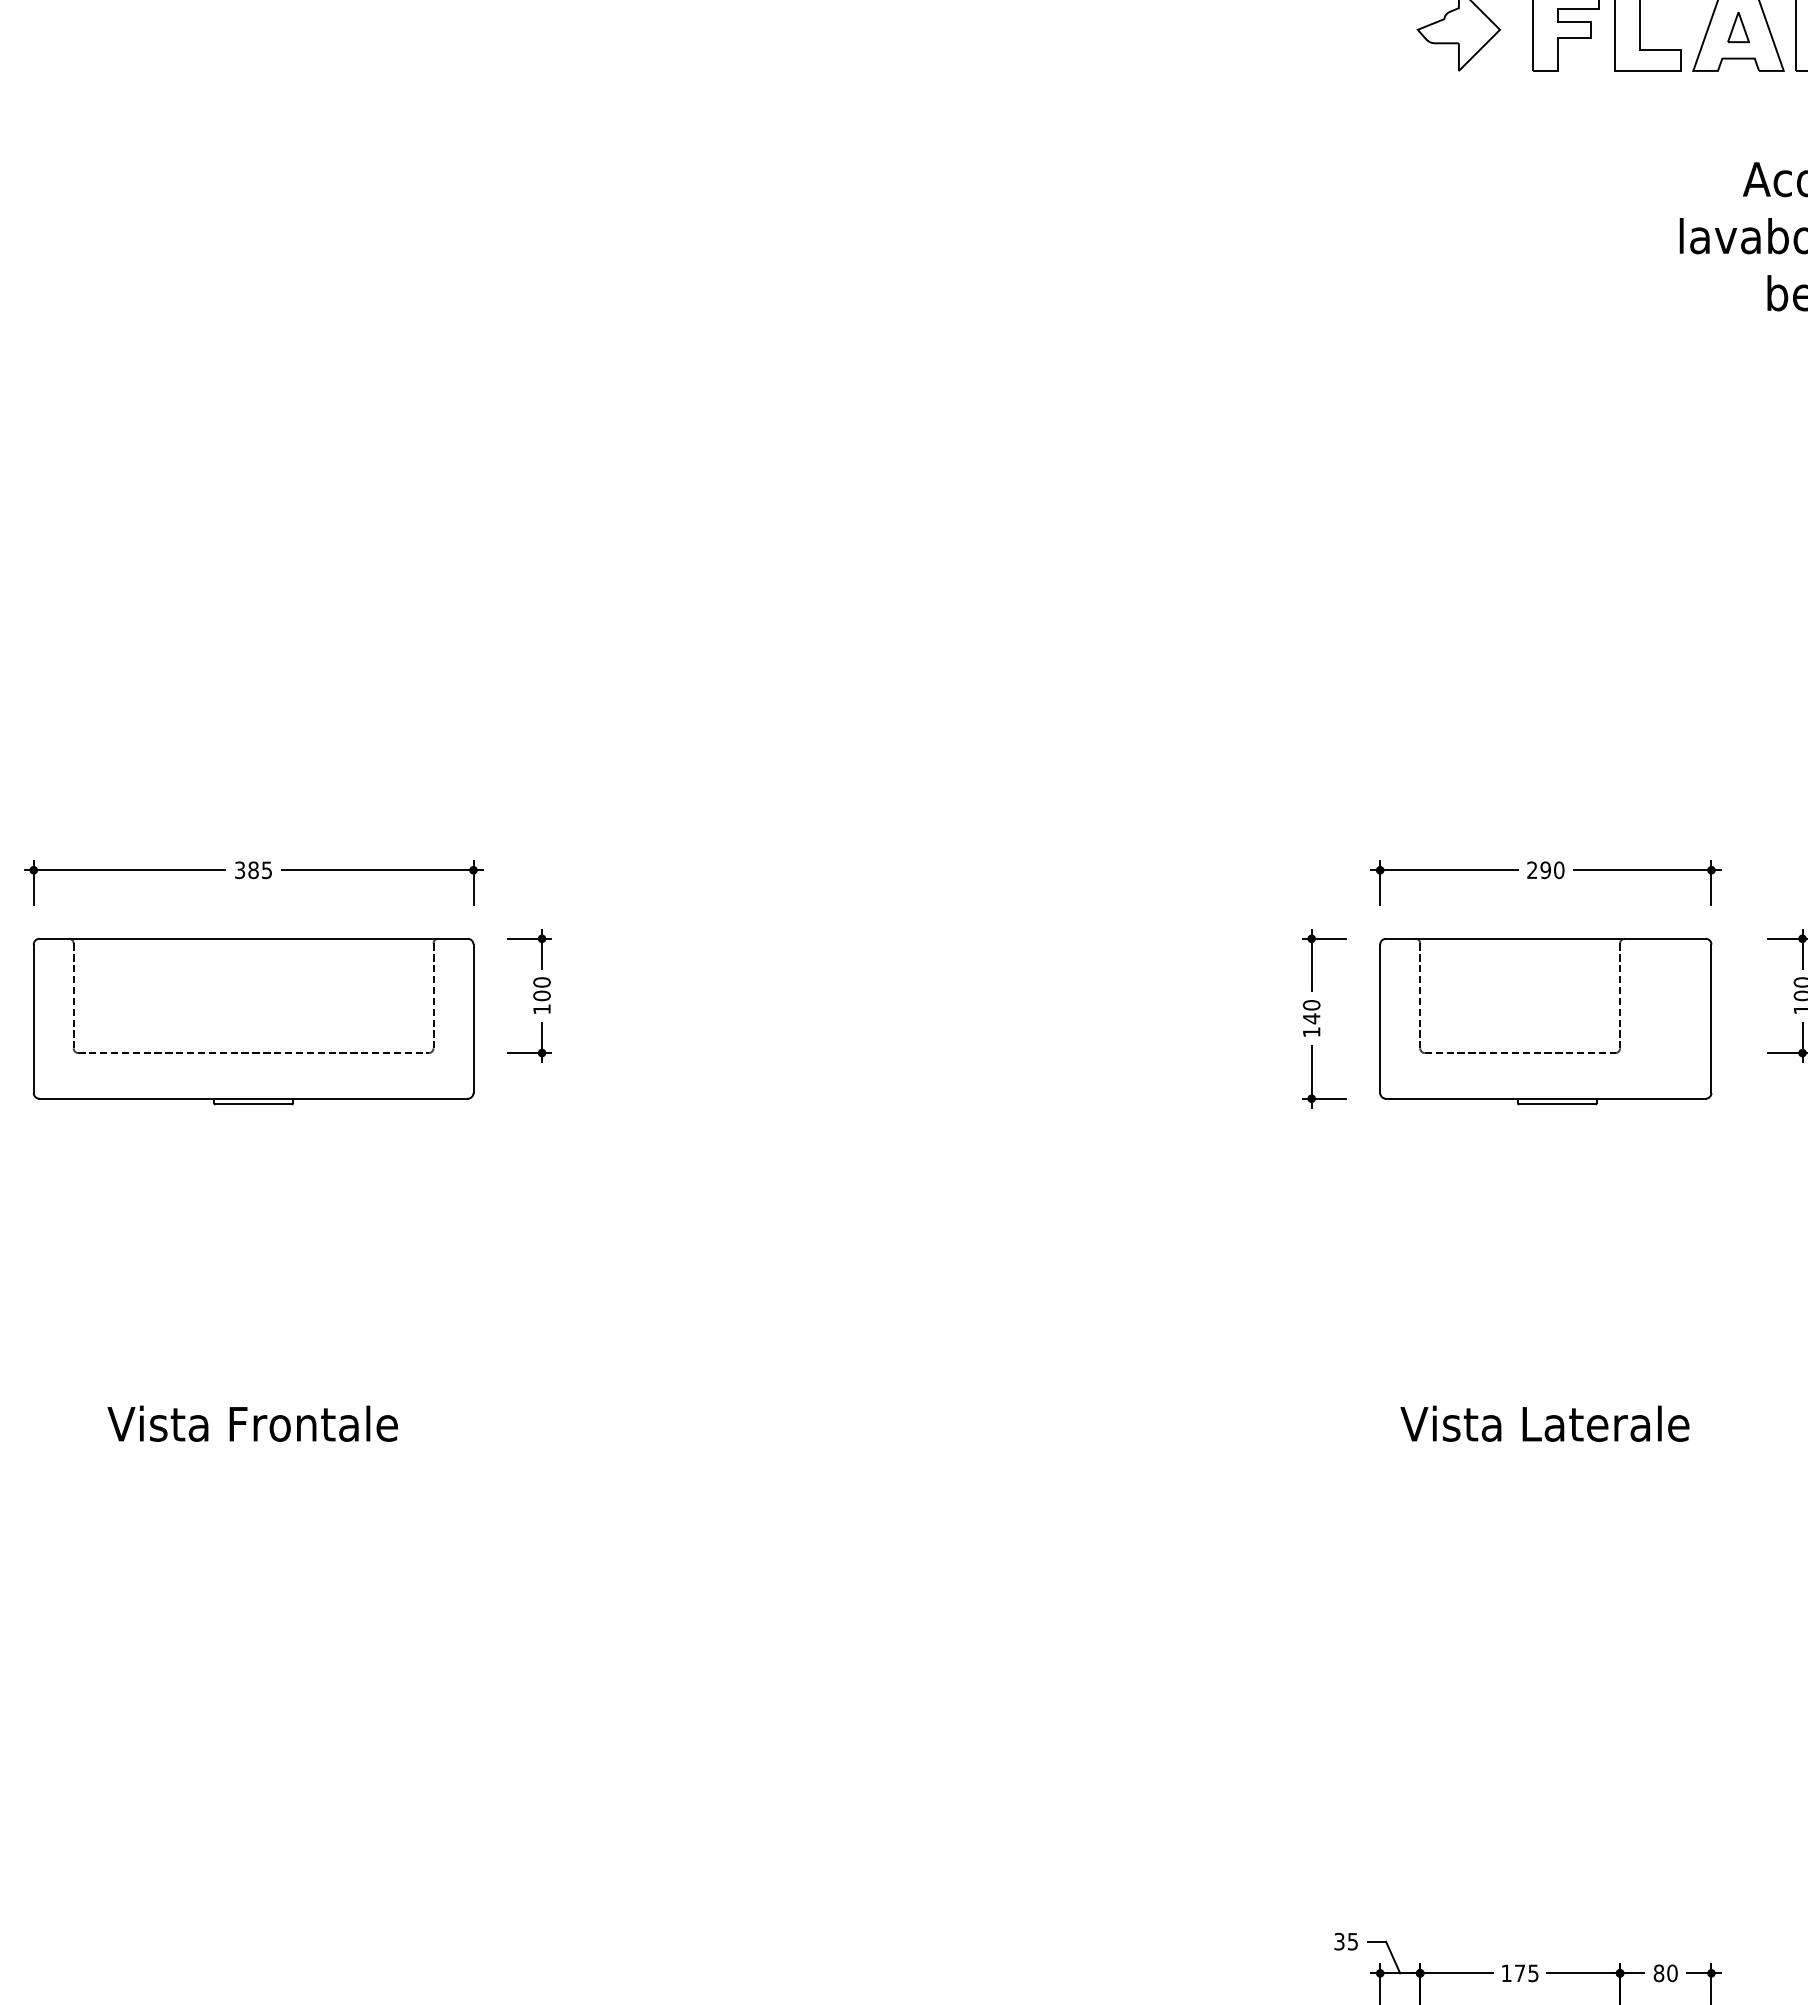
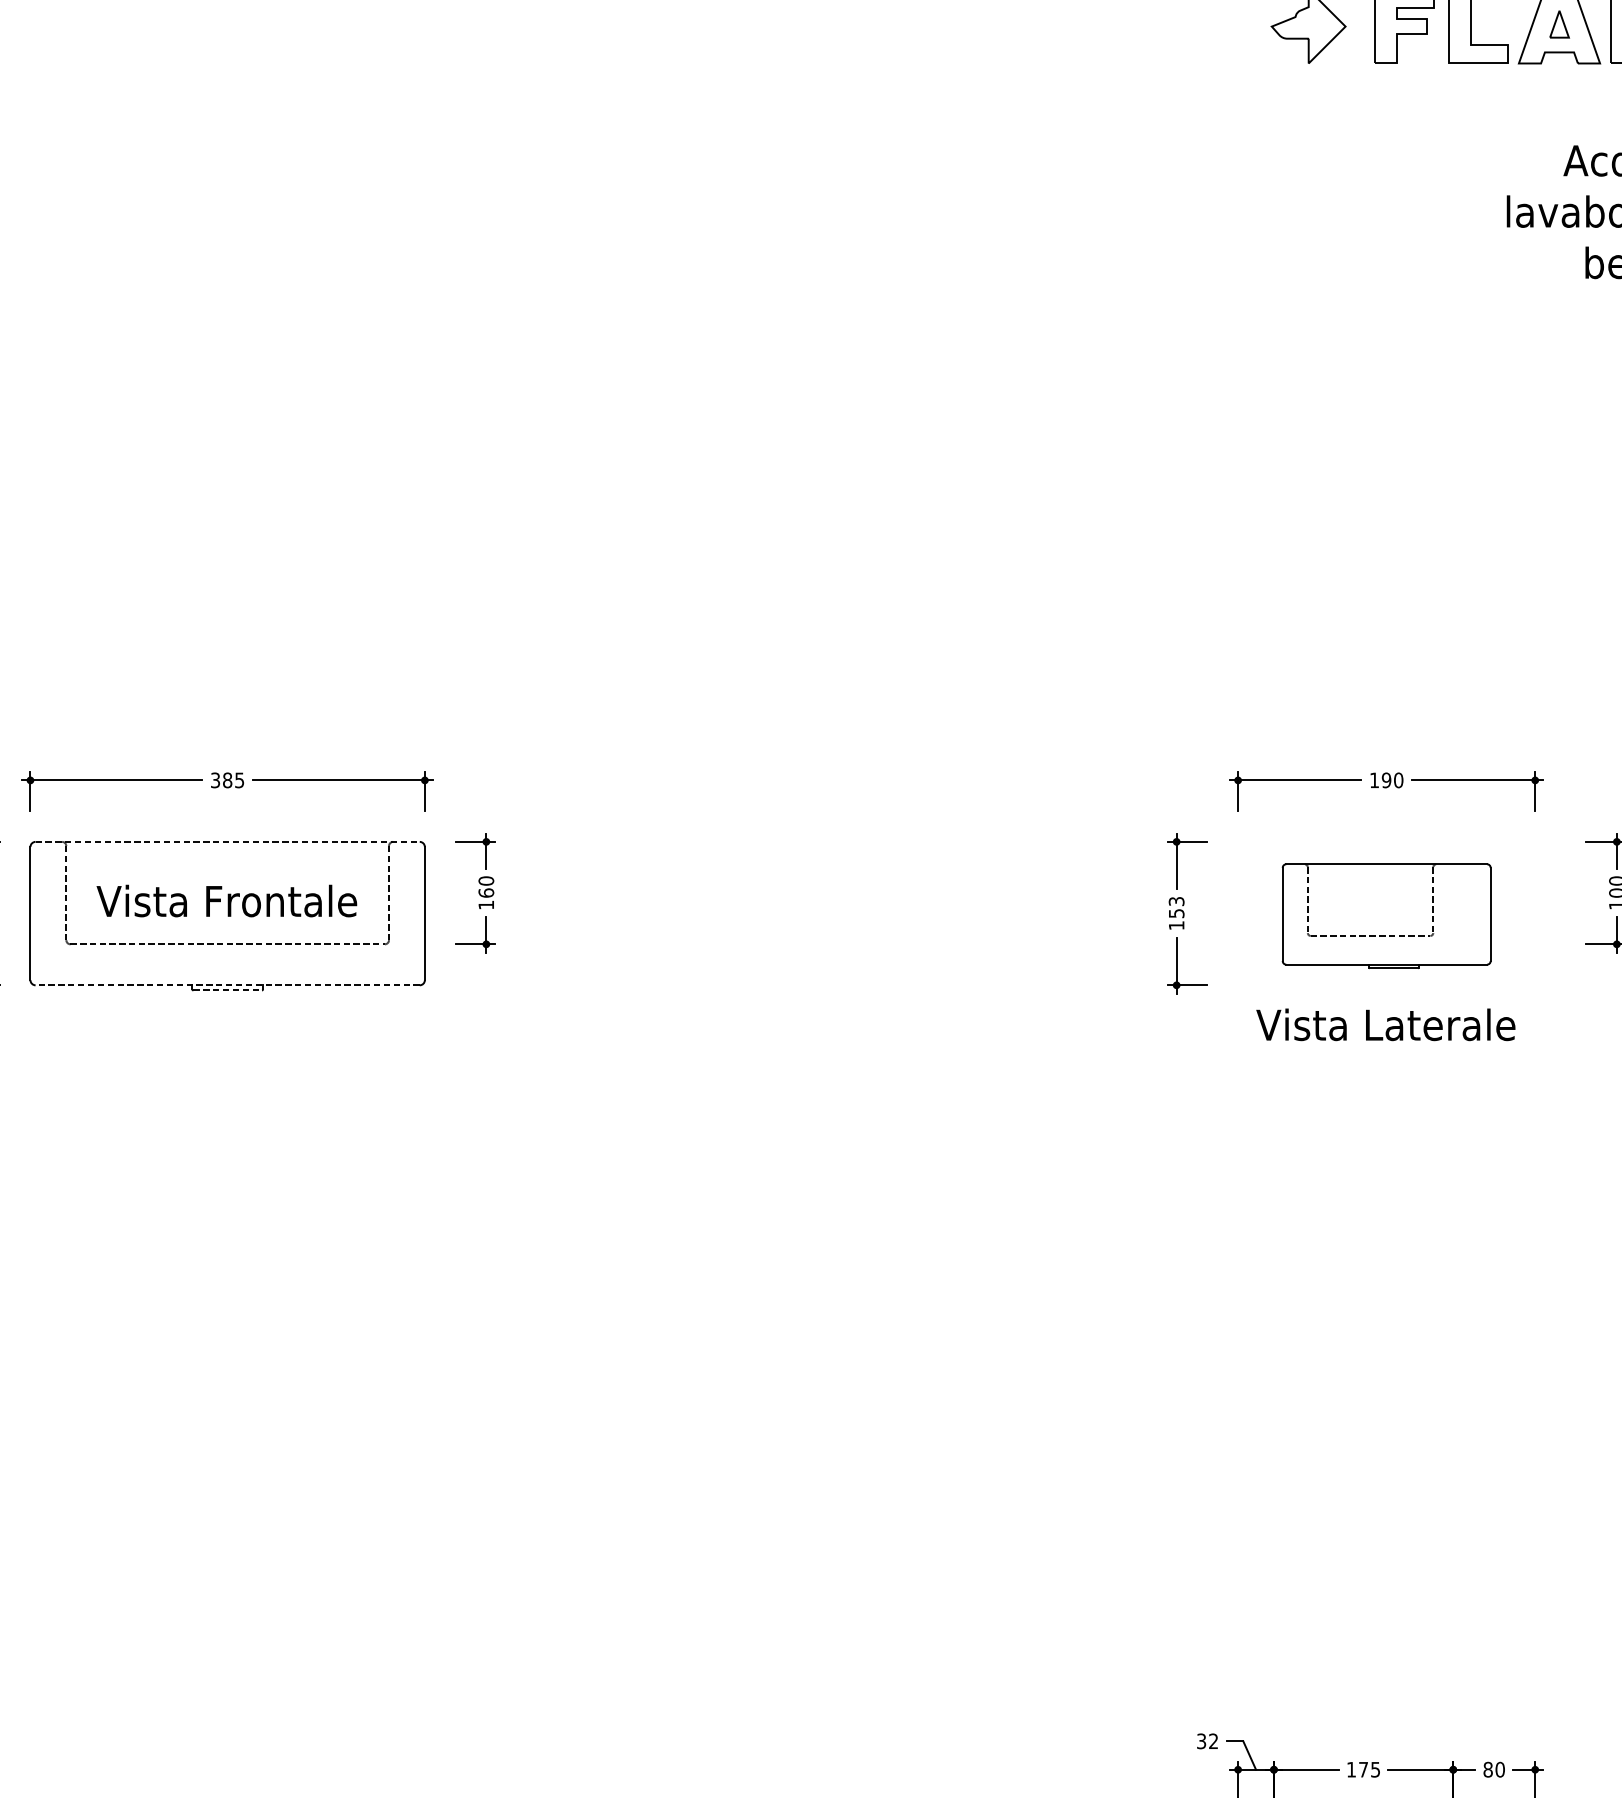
text: (1532, 869) -> (1374, 779), 290 -> 190
line: (254, 938) -> (228, 841), solid -> dashed
text: (541, 995) -> (485, 892), 100 -> 160
text: (1311, 1012) -> (1176, 907), 140 -> 153
part: (1545, 1021) -> (1386, 916), size x0.7
line: (253, 1098) -> (227, 985), solid -> dashed
line: (254, 1104) -> (228, 990), solid -> dashed
text: (252, 1423) -> (226, 900), moved
text: (1544, 1423) -> (1385, 1024), moved
text: (1352, 1941) -> (1213, 1741), 35 -> 32

